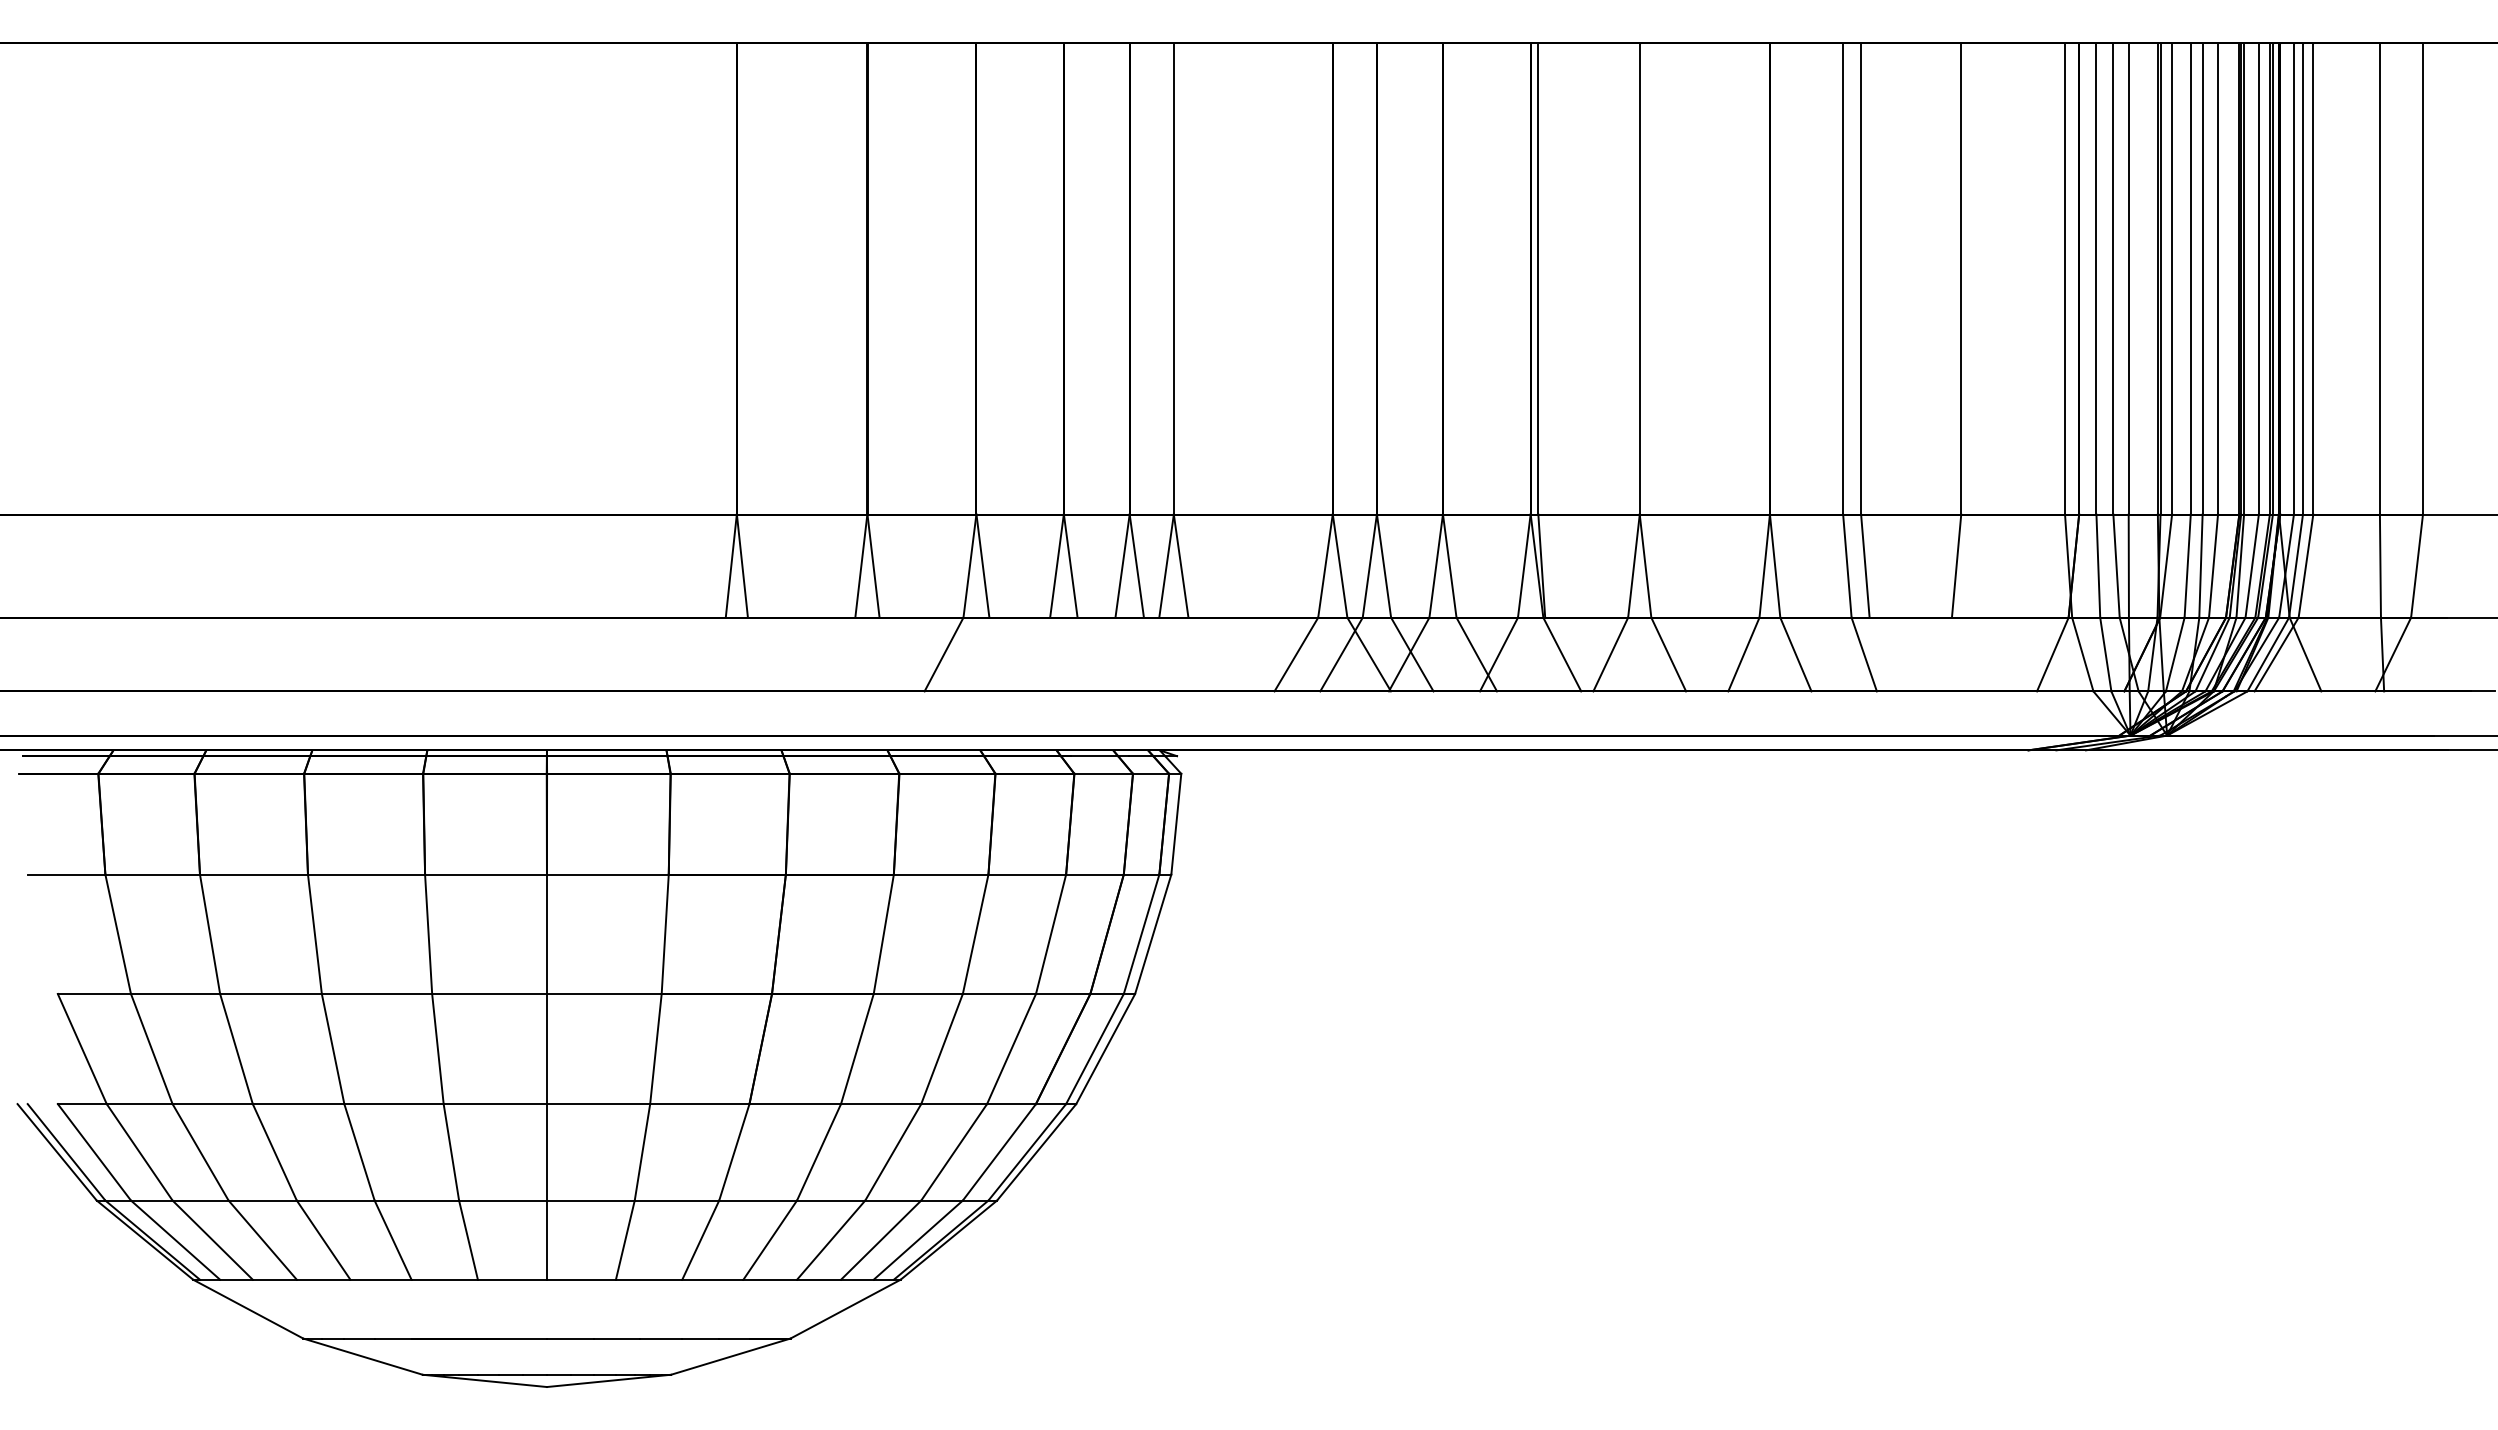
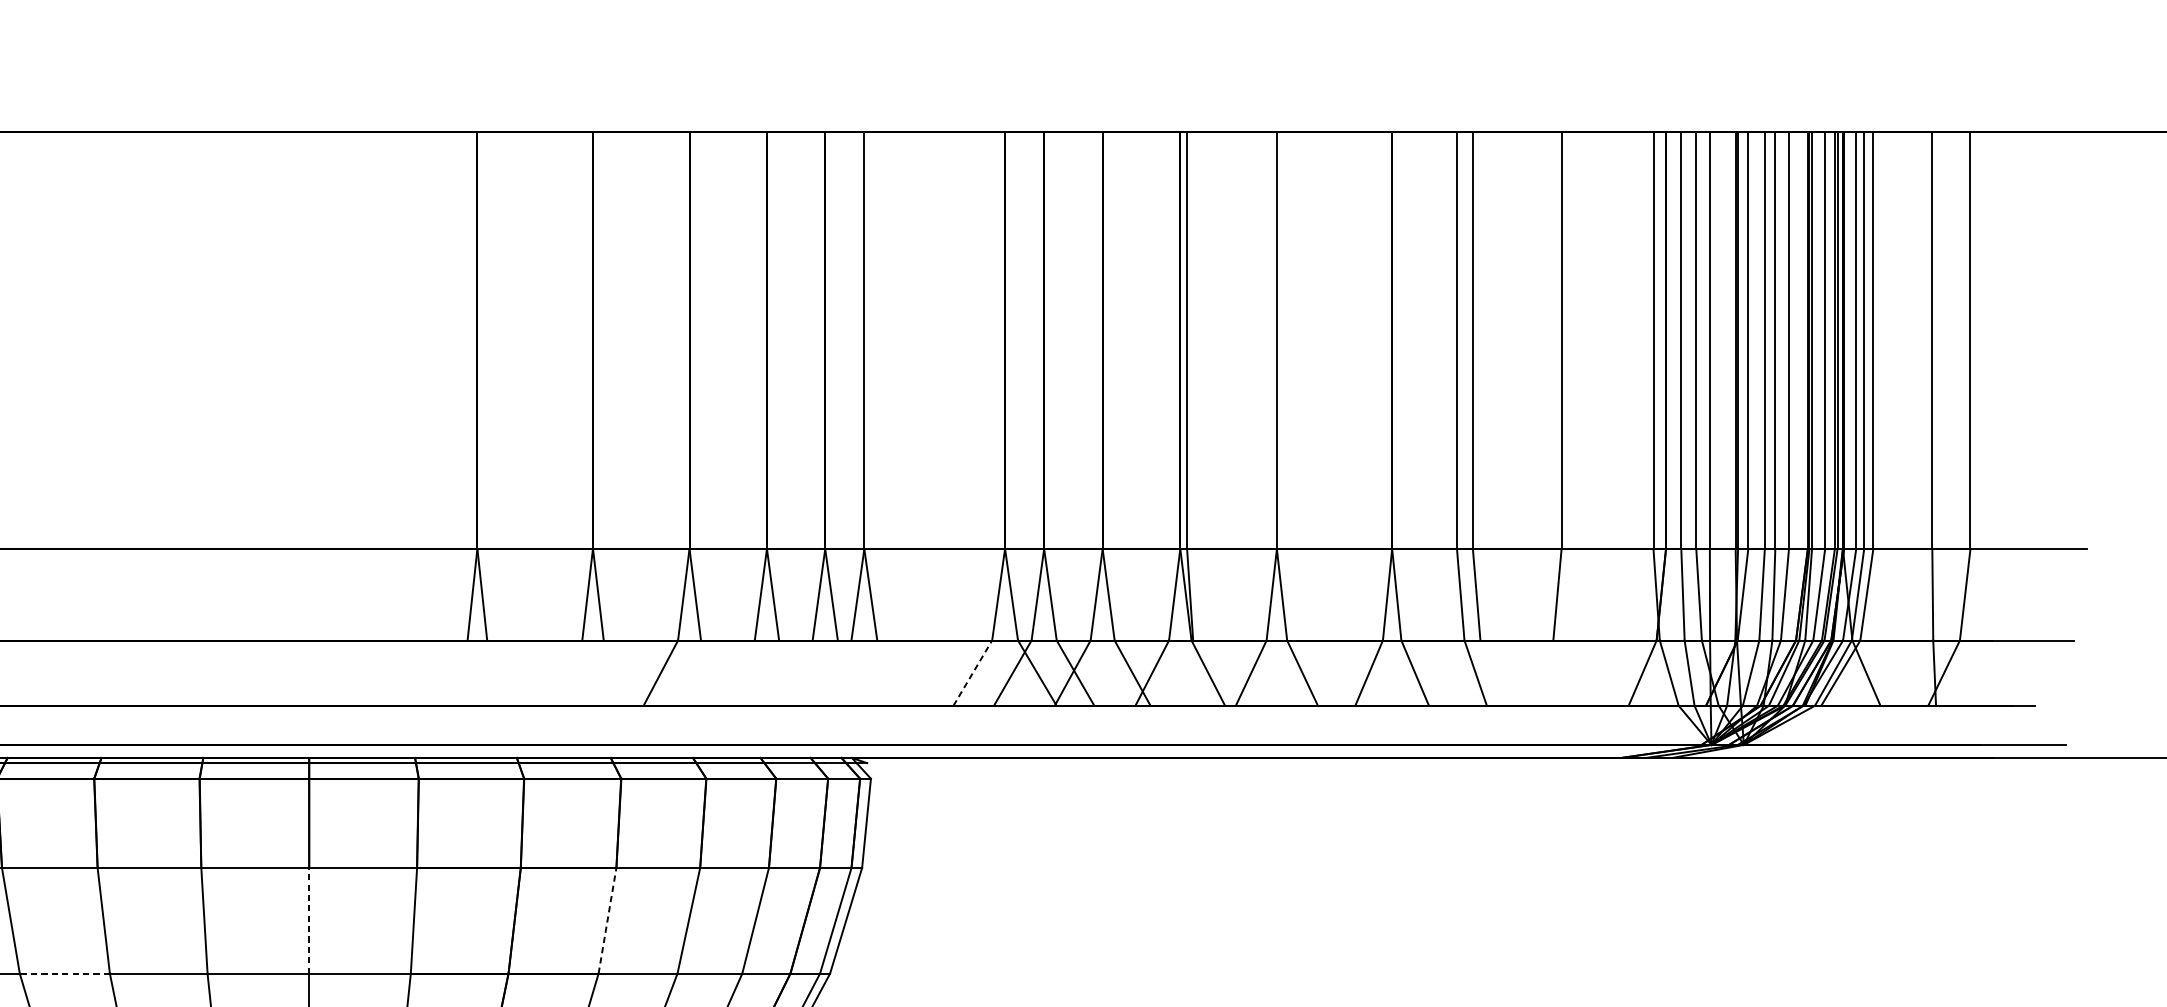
line: (1296, 654) -> (972, 673), solid -> dashed
line: (546, 934) -> (308, 921), solid -> dashed
line: (883, 934) -> (607, 921), solid -> dashed
line: (270, 993) -> (64, 973), solid -> dashed

